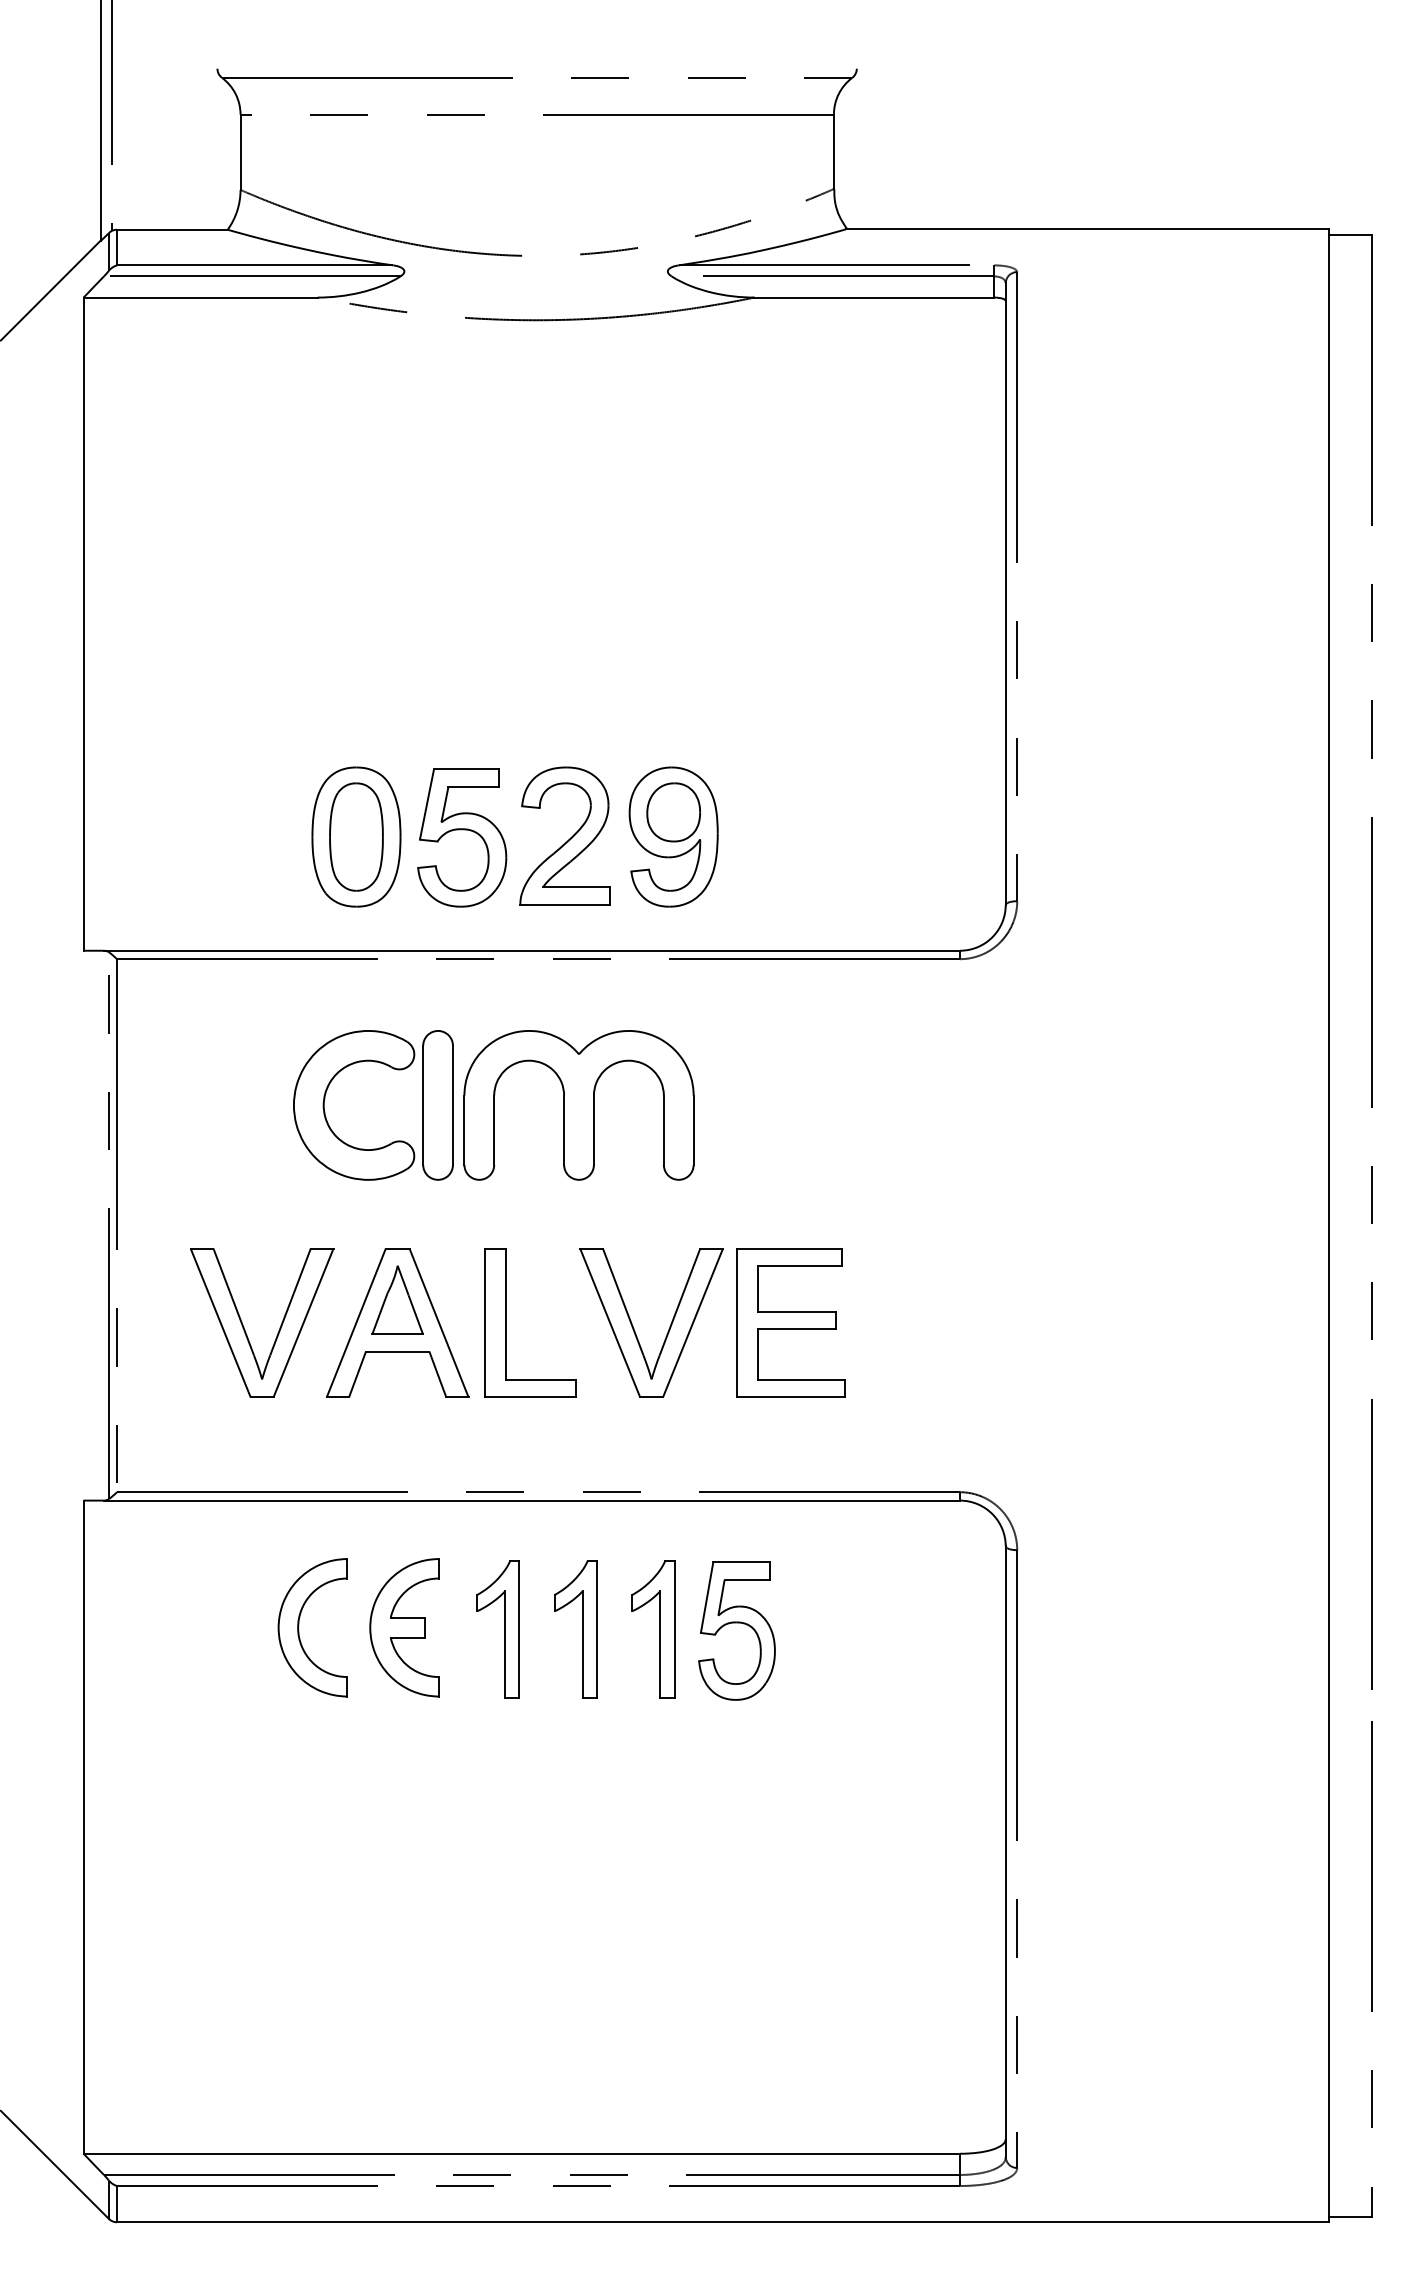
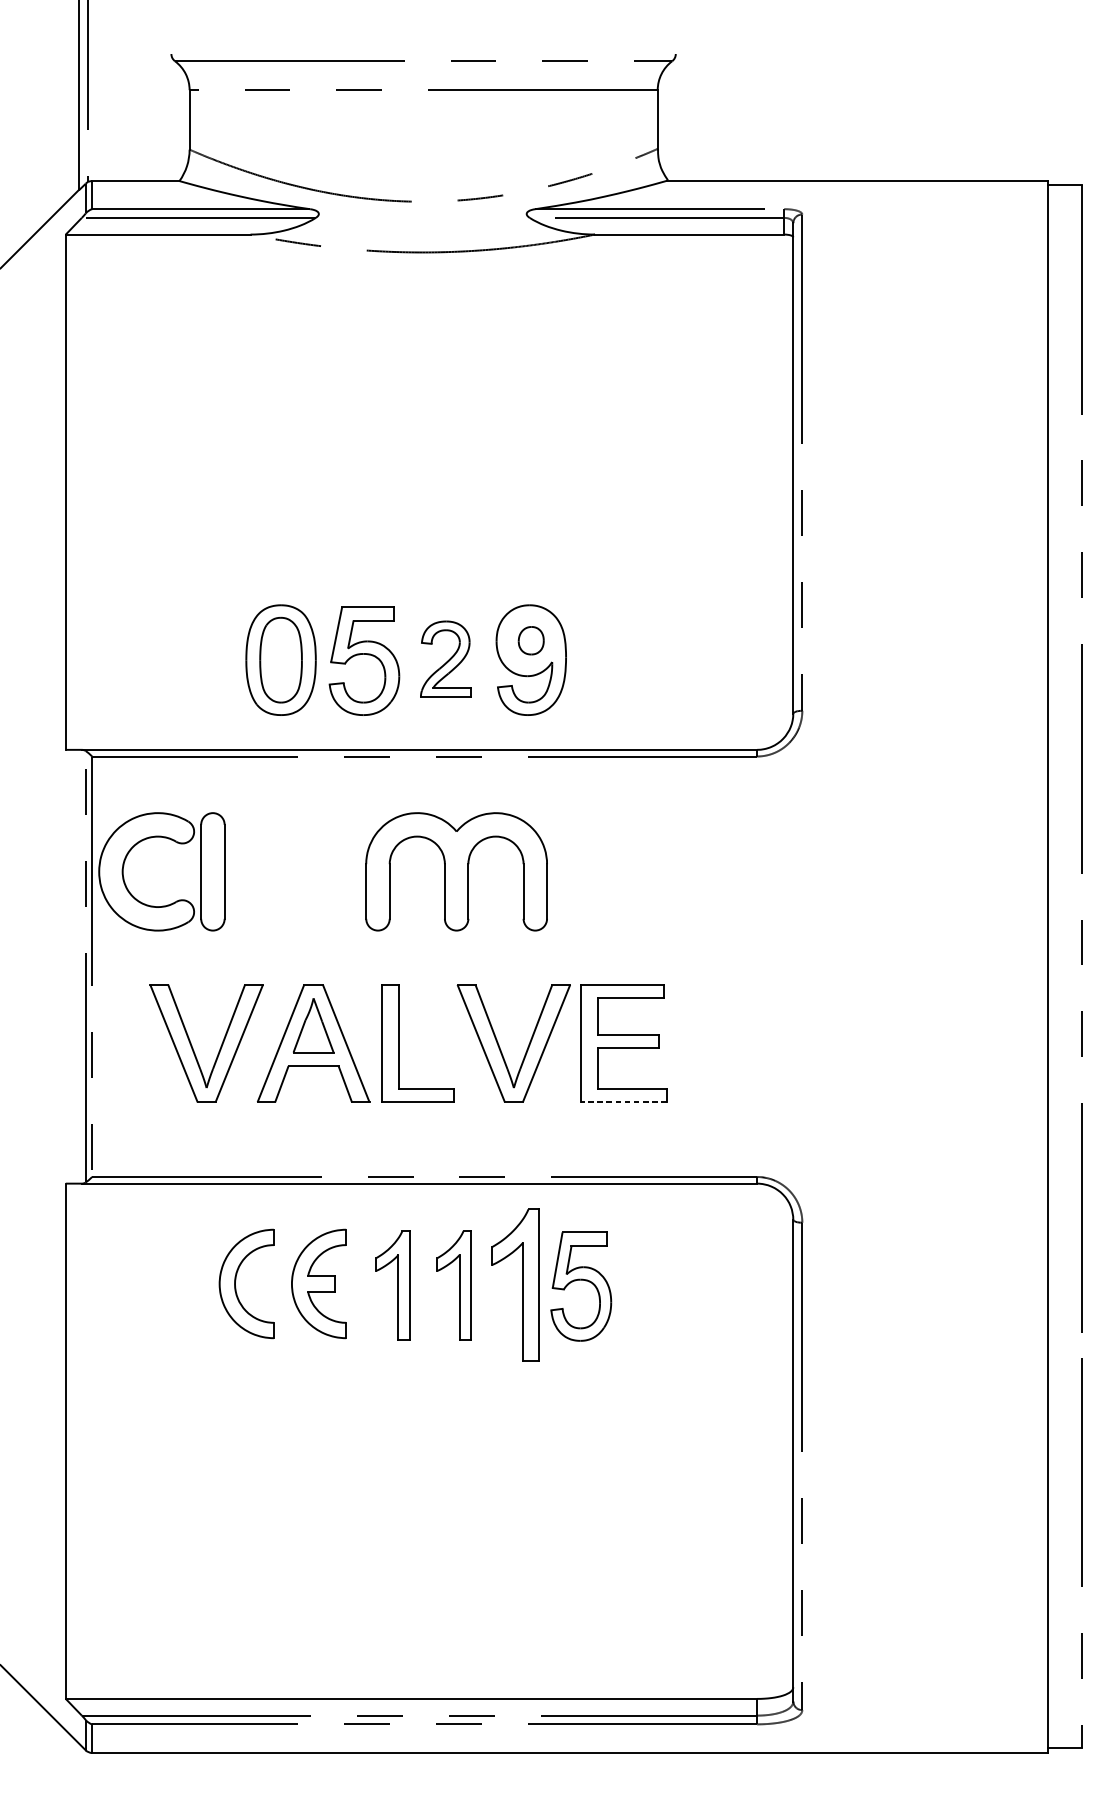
part: (673, 812) -> (531, 640), size x0.6
part: (564, 835) -> (445, 658), size x0.7
part: (391, 1068) -> (176, 842), moved
line: (790, 1397) -> (623, 1102), solid -> dashed
part: (653, 1629) -> (515, 1285), size x1.4

